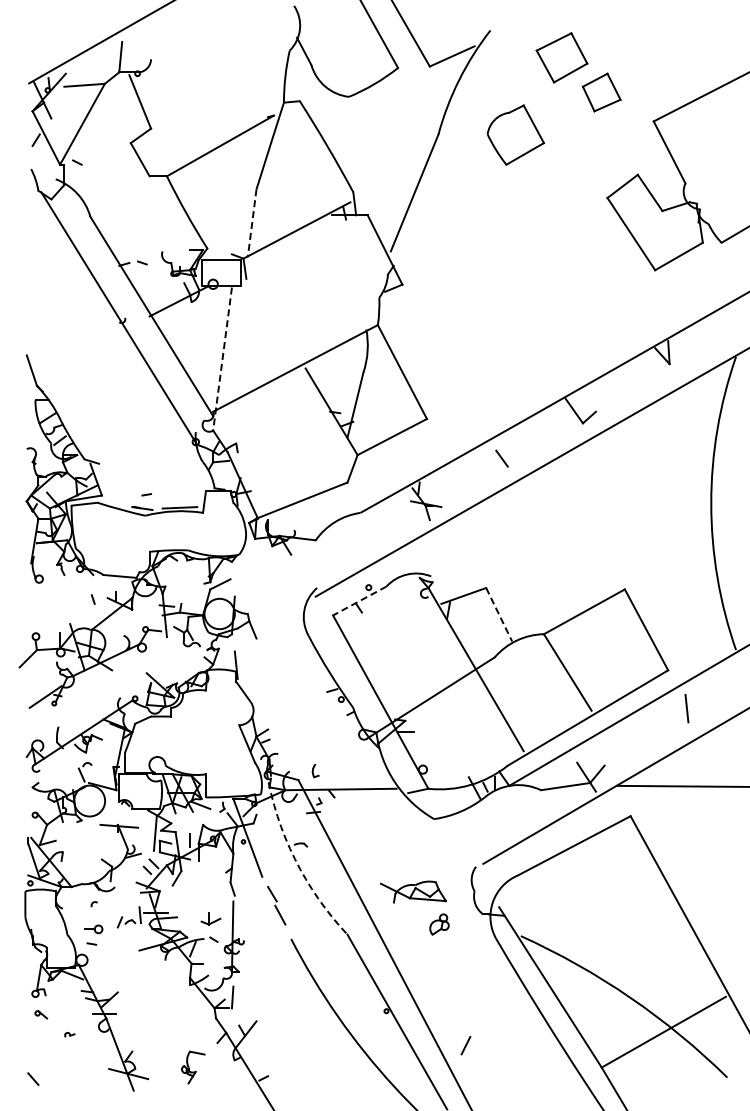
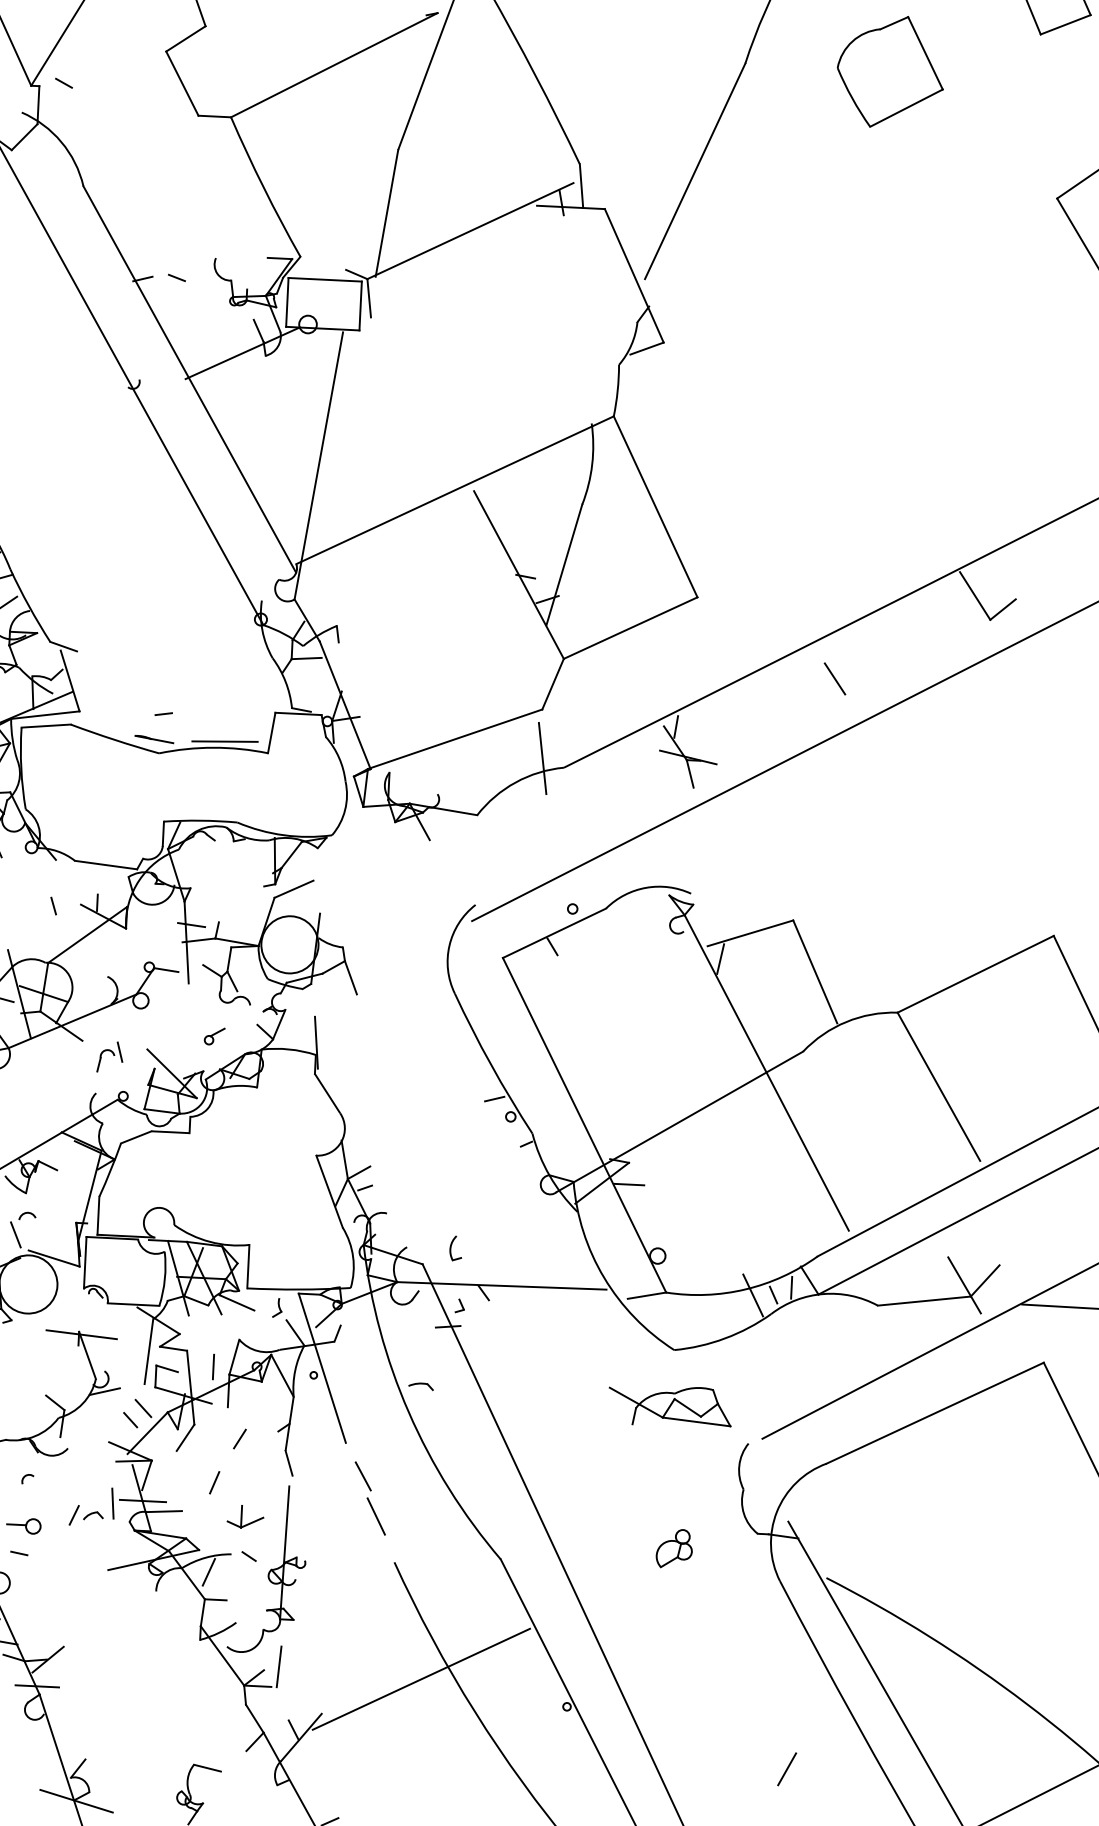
line: (252, 223) -> (387, 213), dashed -> solid
line: (222, 359) -> (318, 466), dashed -> solid
line: (348, 508) -> (541, 758), added
line: (359, 601) -> (553, 934), dashed -> solid
line: (499, 614) -> (815, 971), dashed -> solid
part: (182, 664) -> (215, 1036), added
part: (126, 678) -> (108, 1057), added
arc: (294, 859) -> (408, 1413), dashed -> solid
line: (205, 877) -> (239, 1438), added
part: (413, 891) -> (670, 1405), moved
line: (193, 901) -> (214, 1482), added
line: (308, 1000) -> (421, 1679), added
line: (465, 1045) -> (786, 1768), moved

